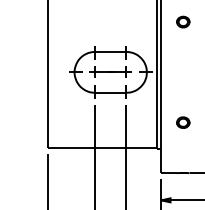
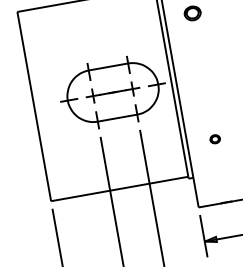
part: (183, 122) -> (215, 139), size x0.6

